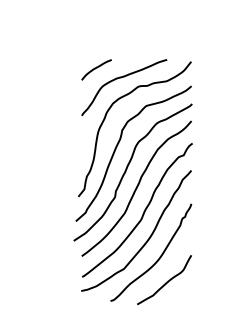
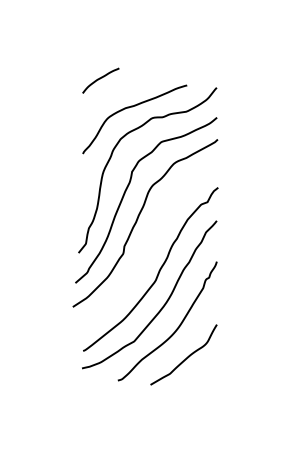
curve: (96, 68) -> (100, 79), moved
curve: (136, 189) -> (149, 243), removed

